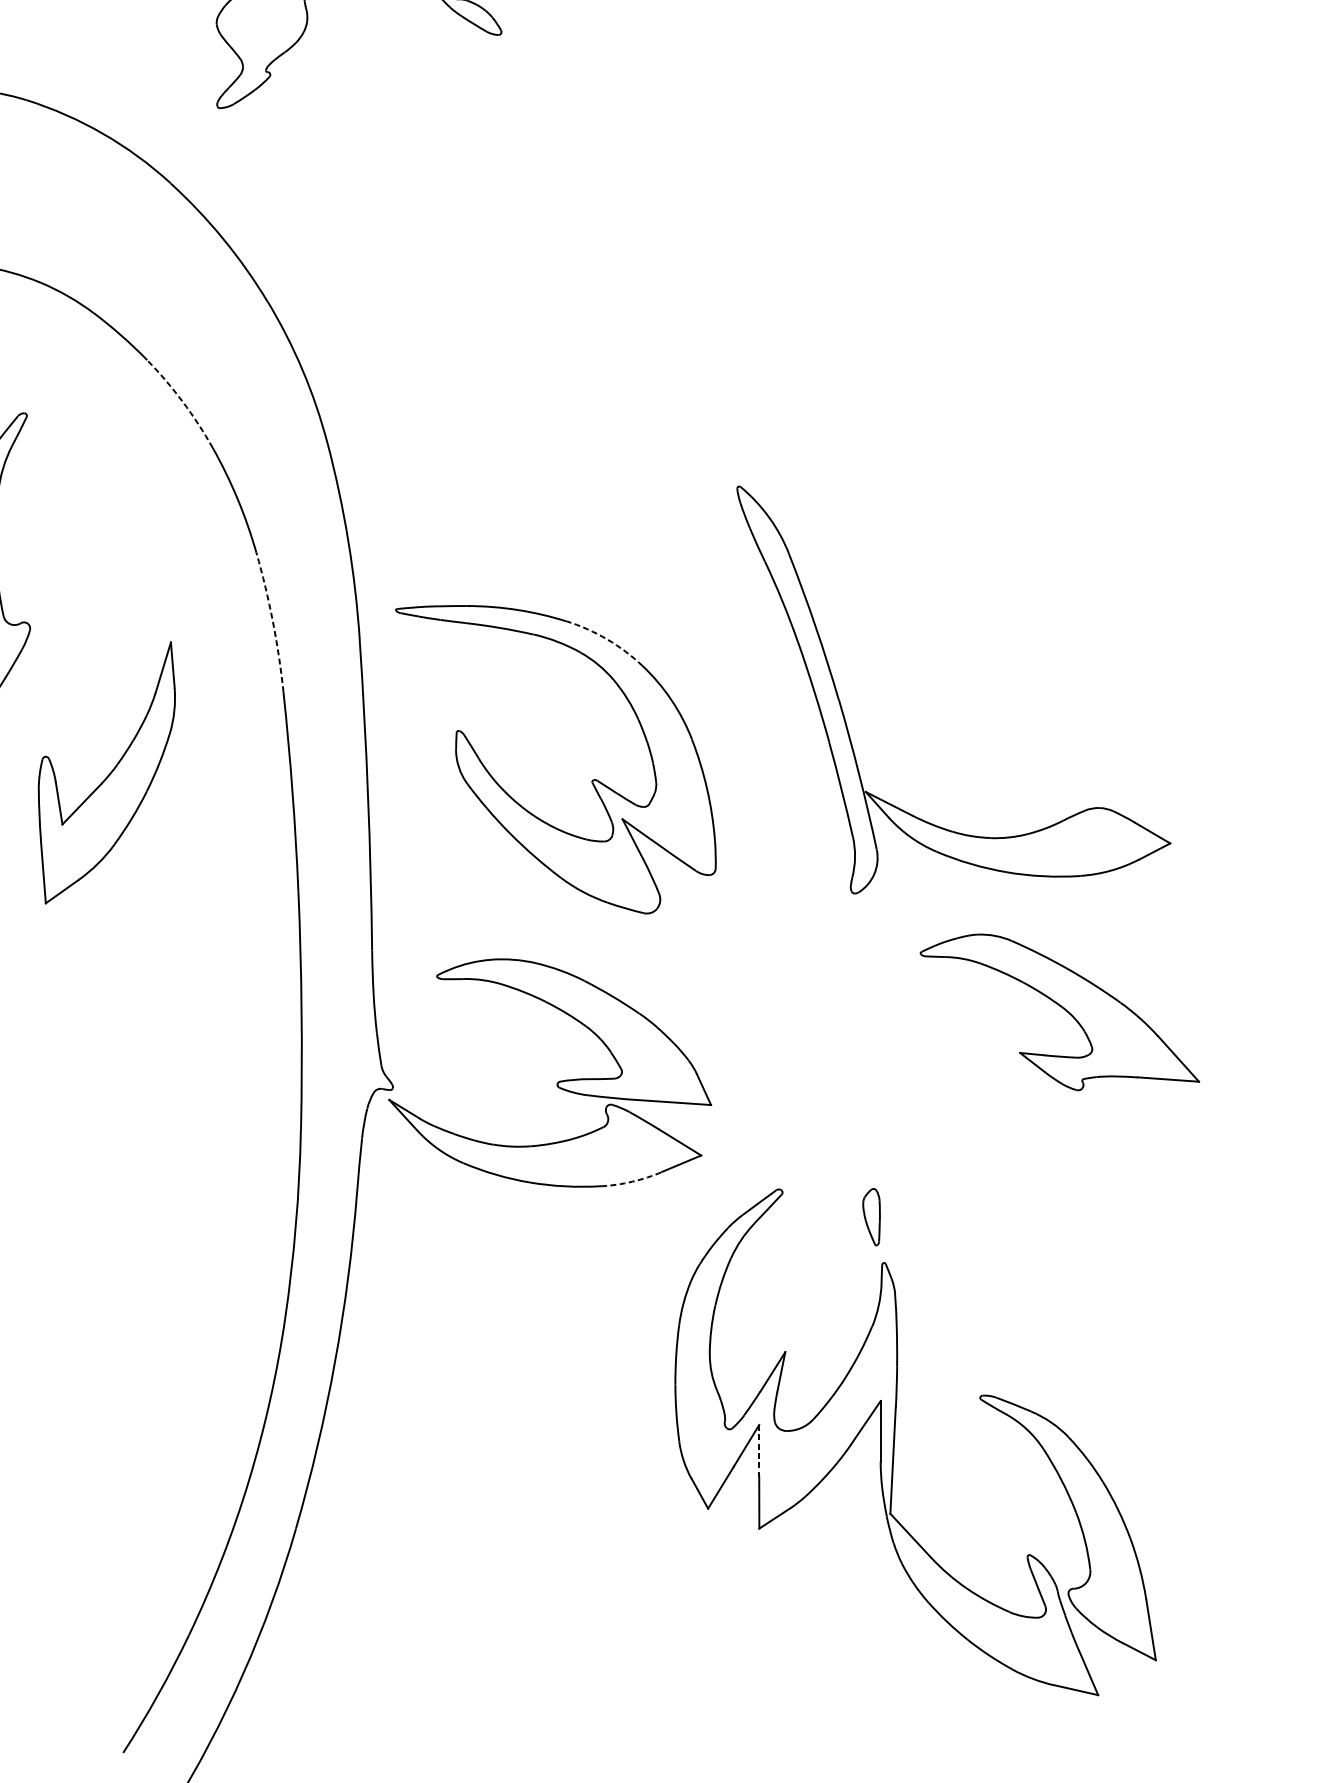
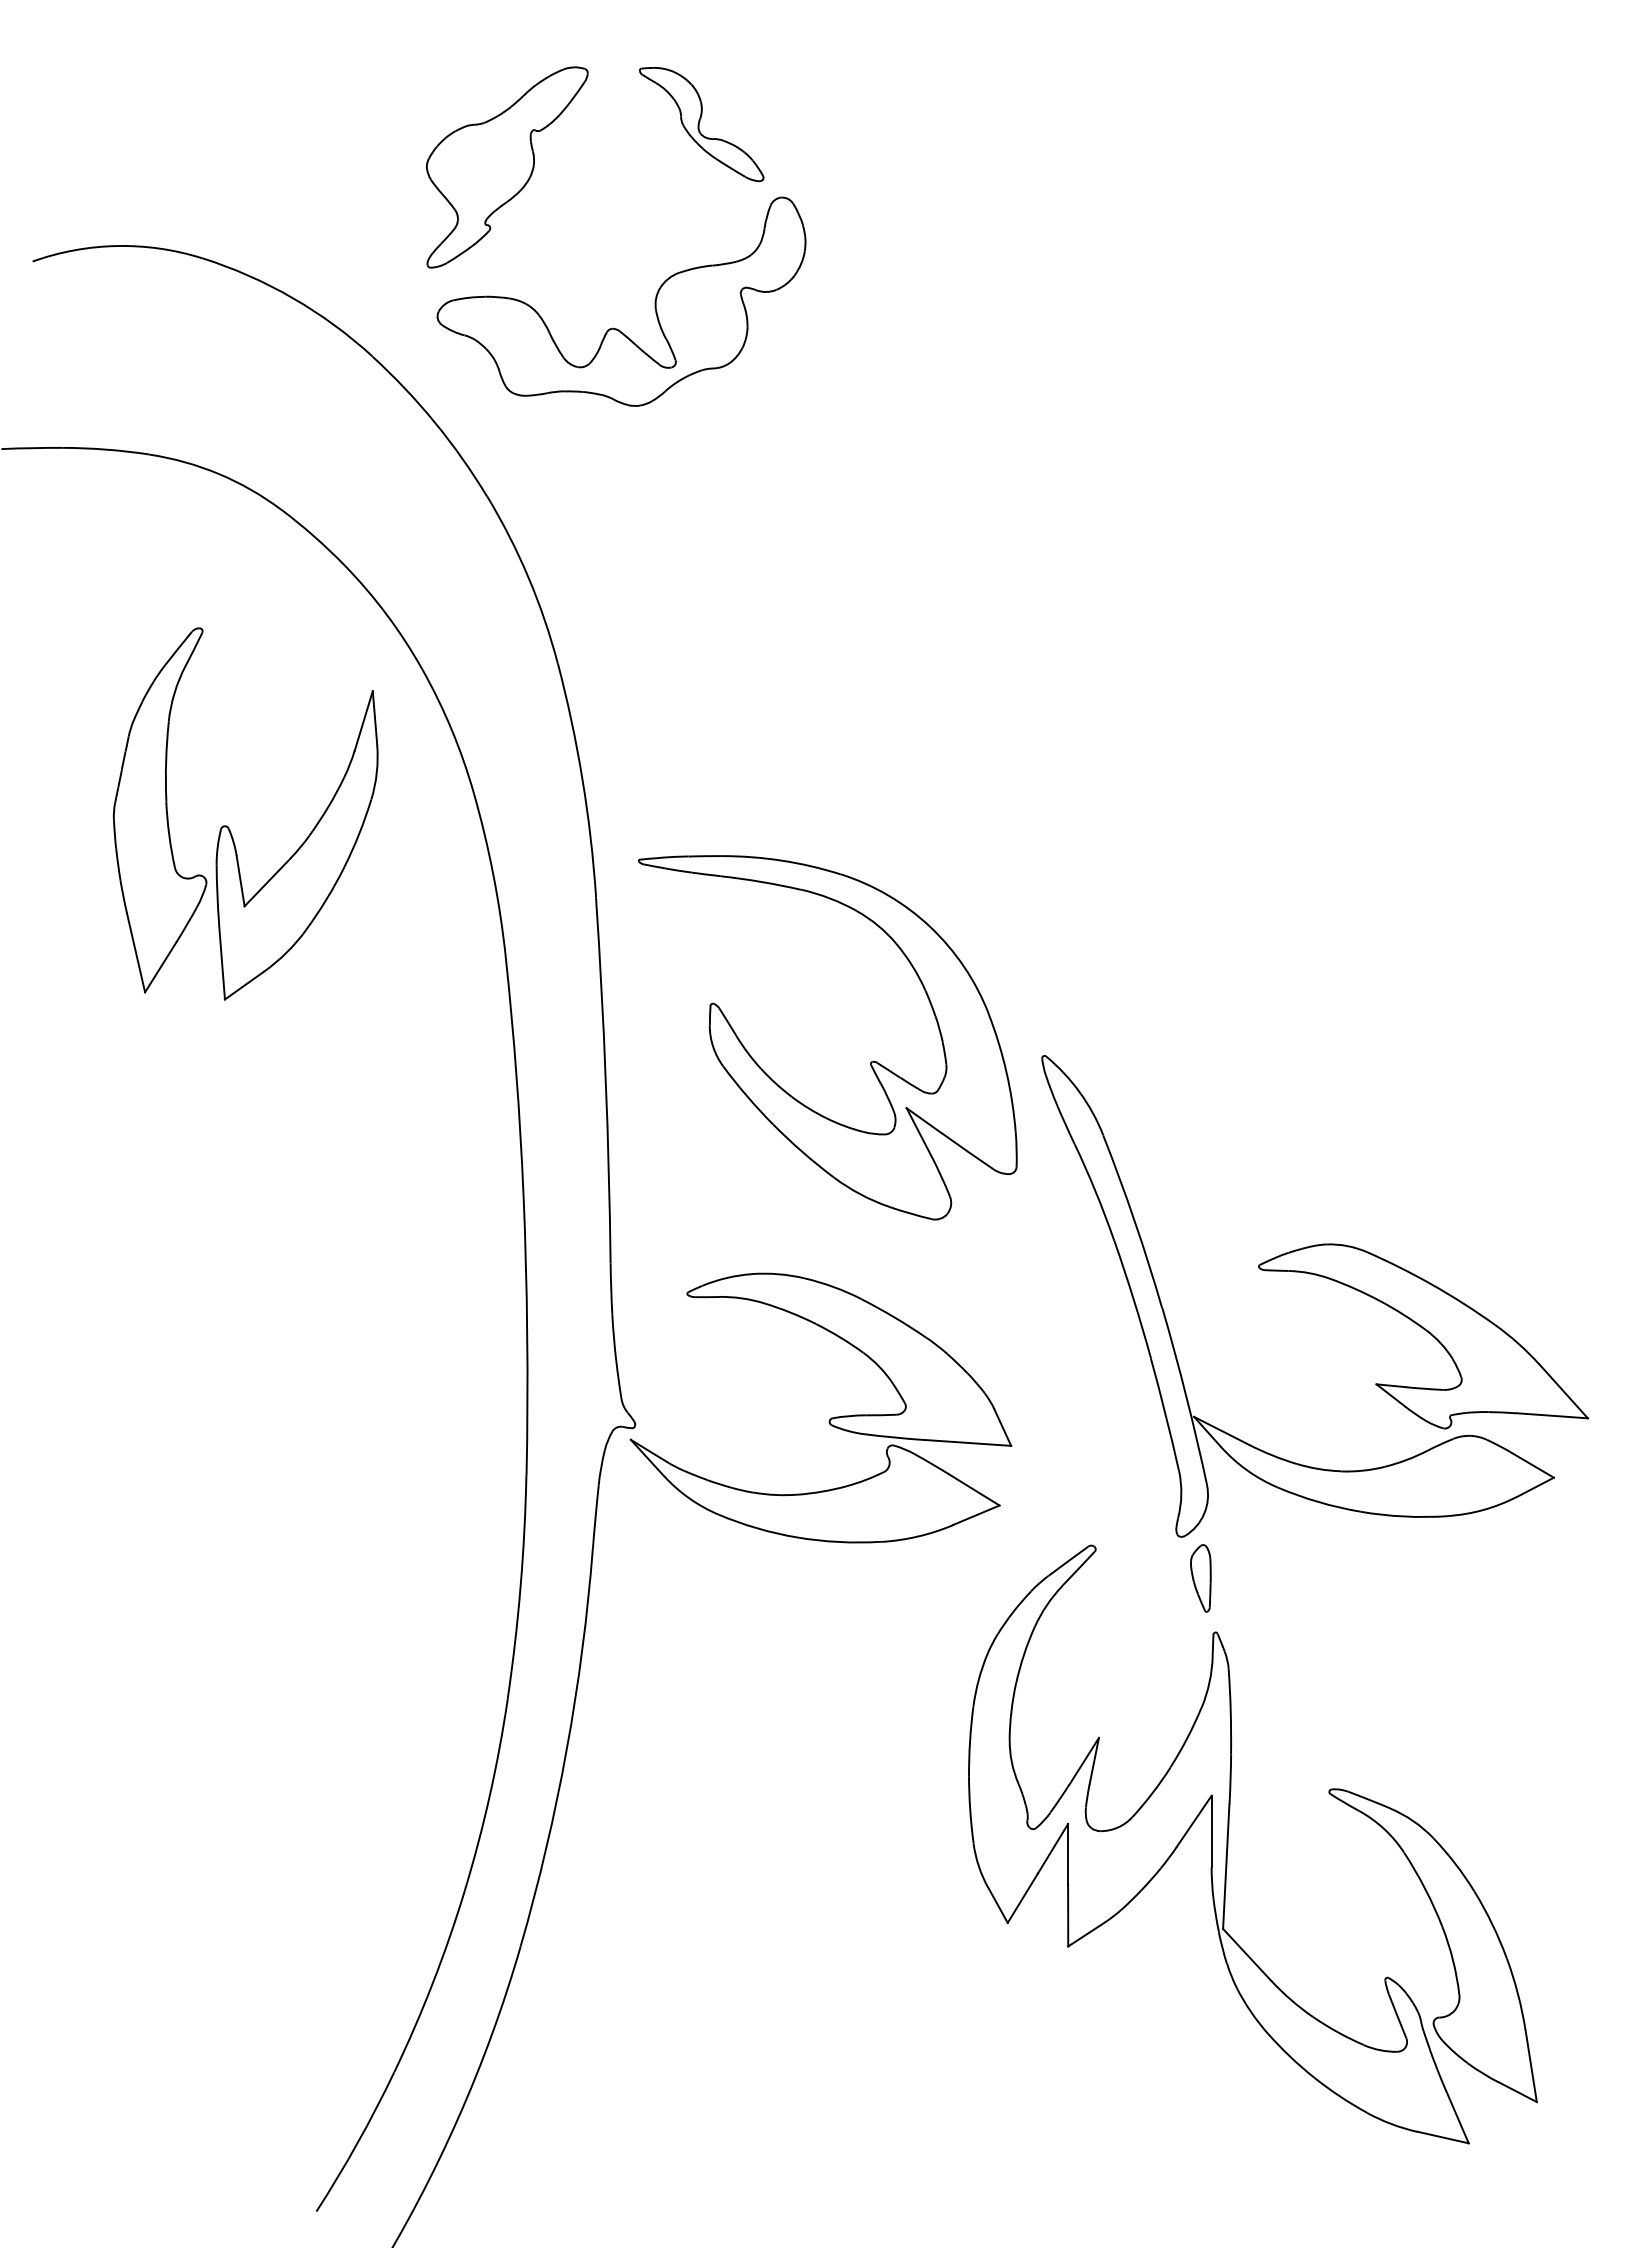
part: (374, 158) -> (613, 327), added
arc: (182, 401) -> (386, 614), dashed -> solid
arc: (273, 621) -> (493, 874), dashed -> solid
arc: (607, 639) -> (888, 895), dashed -> solid
part: (846, 723) -> (1171, 1335), moved
part: (106, 773) -> (296, 845), moved
arc: (632, 1181) -> (918, 1536), dashed -> solid
line: (759, 1450) -> (1068, 1854), dashed -> solid

